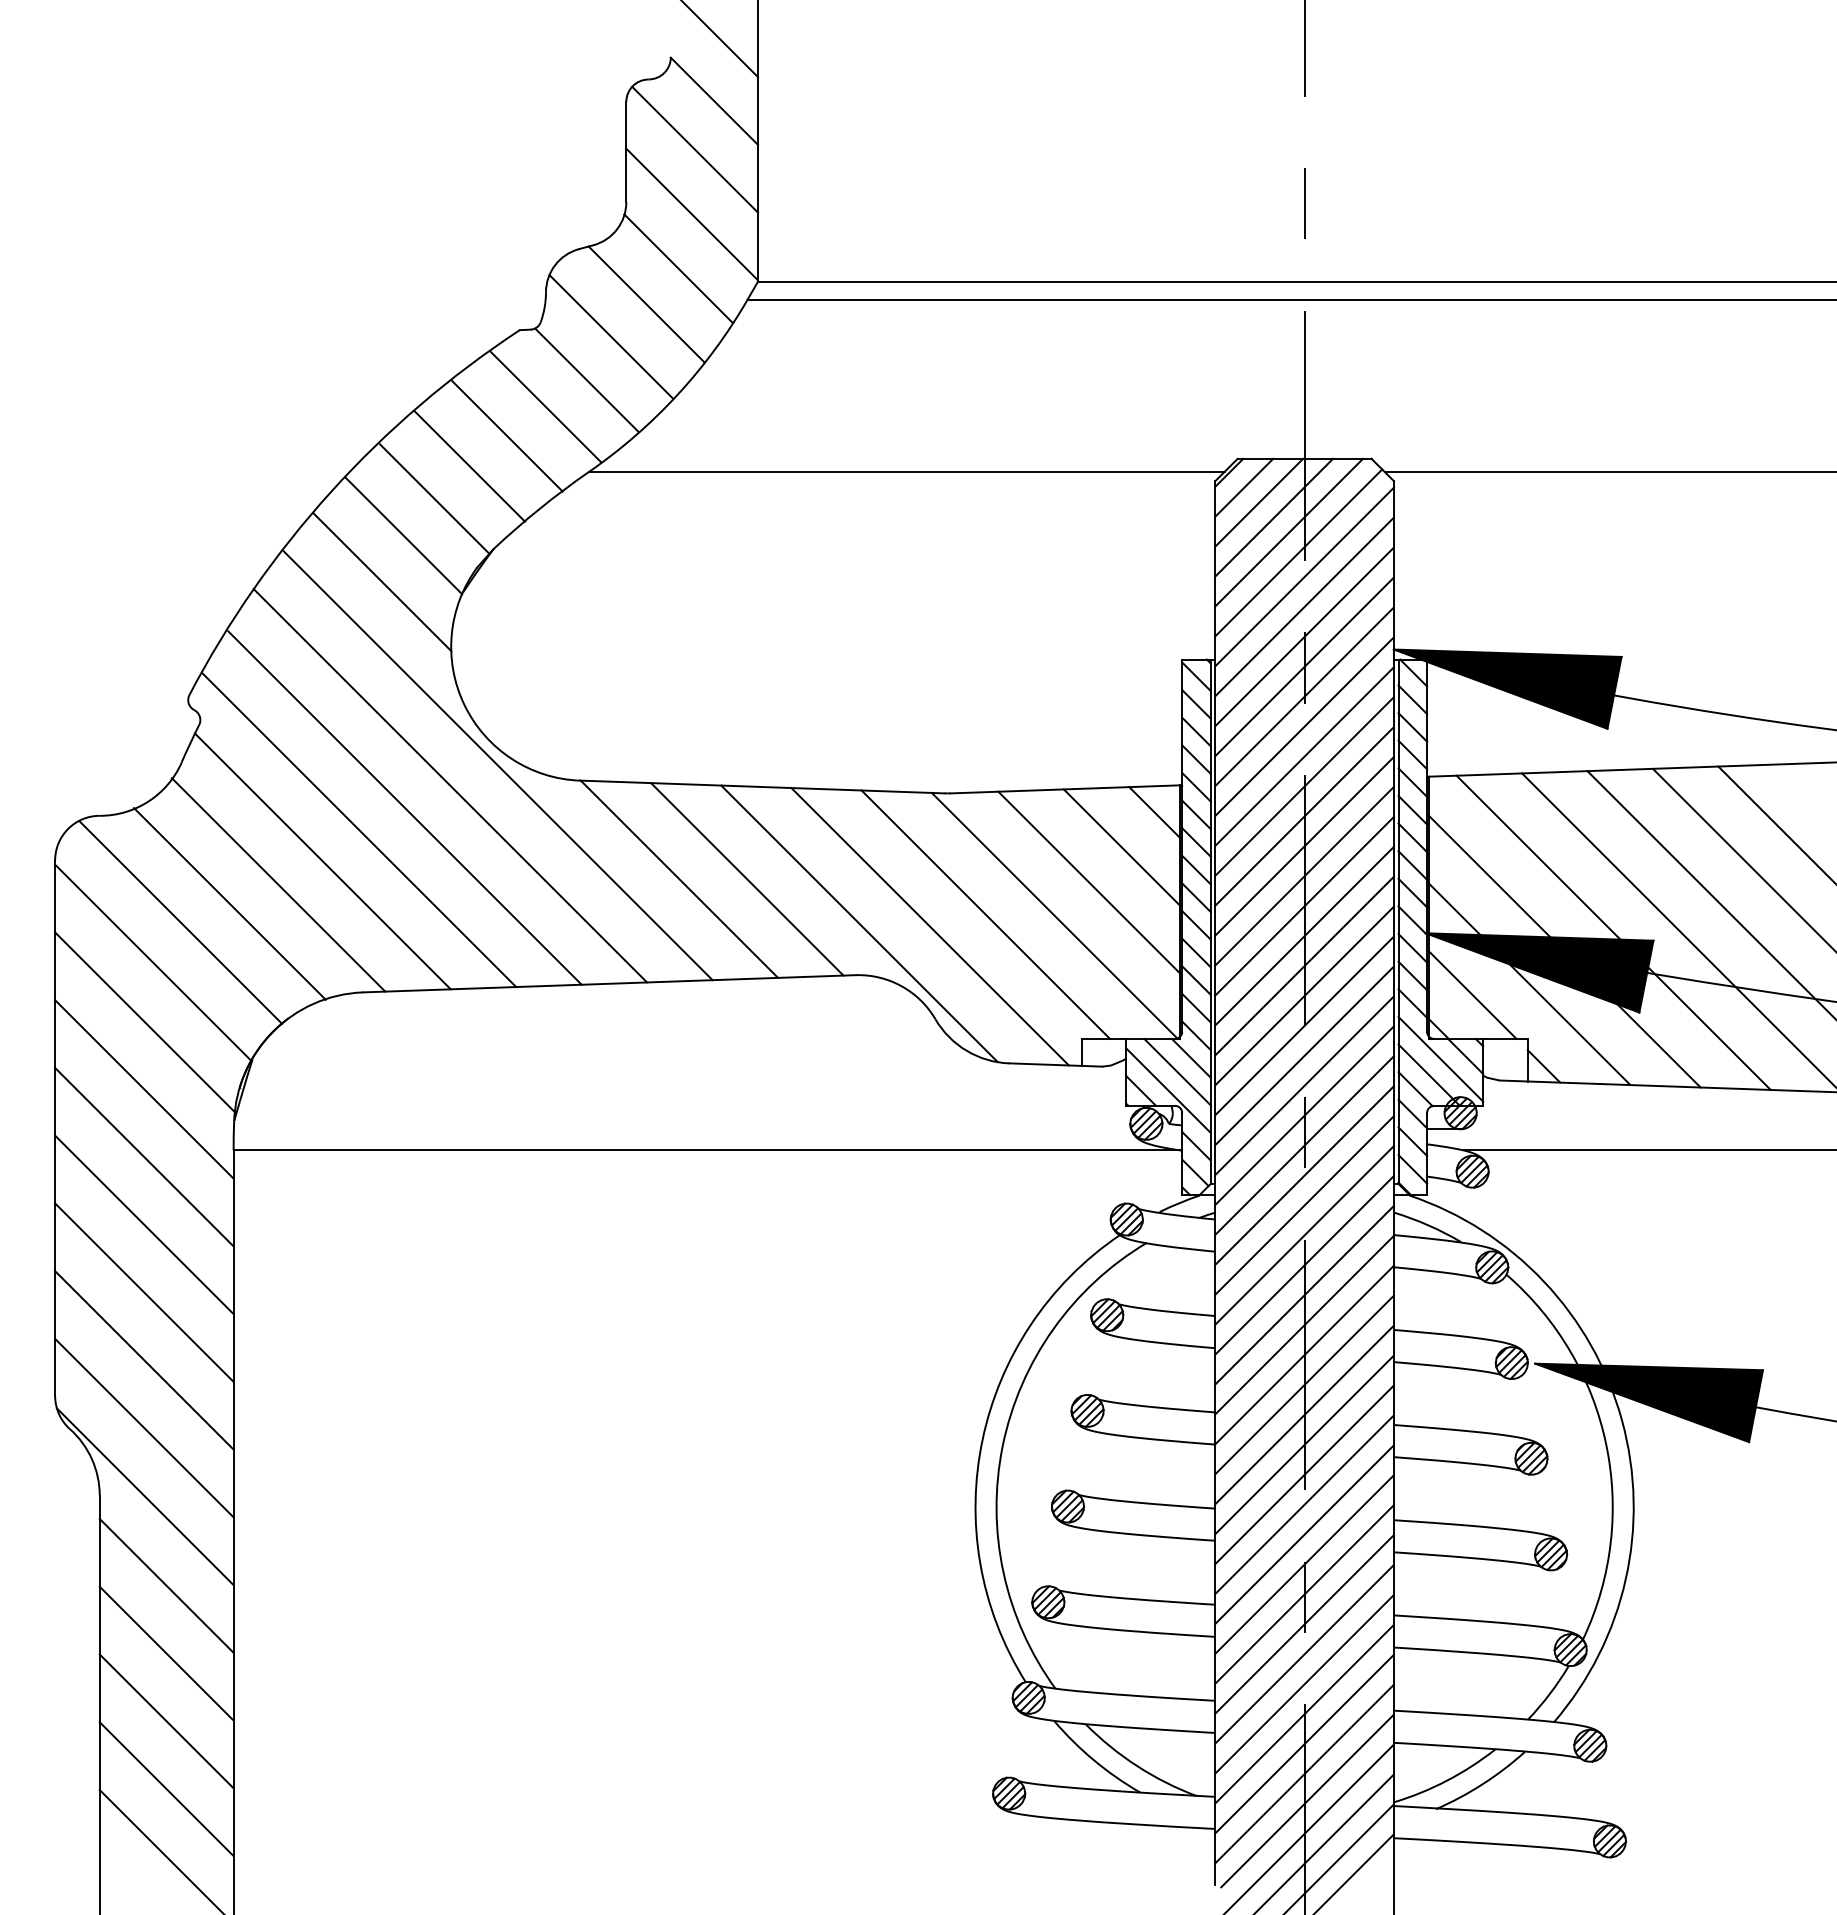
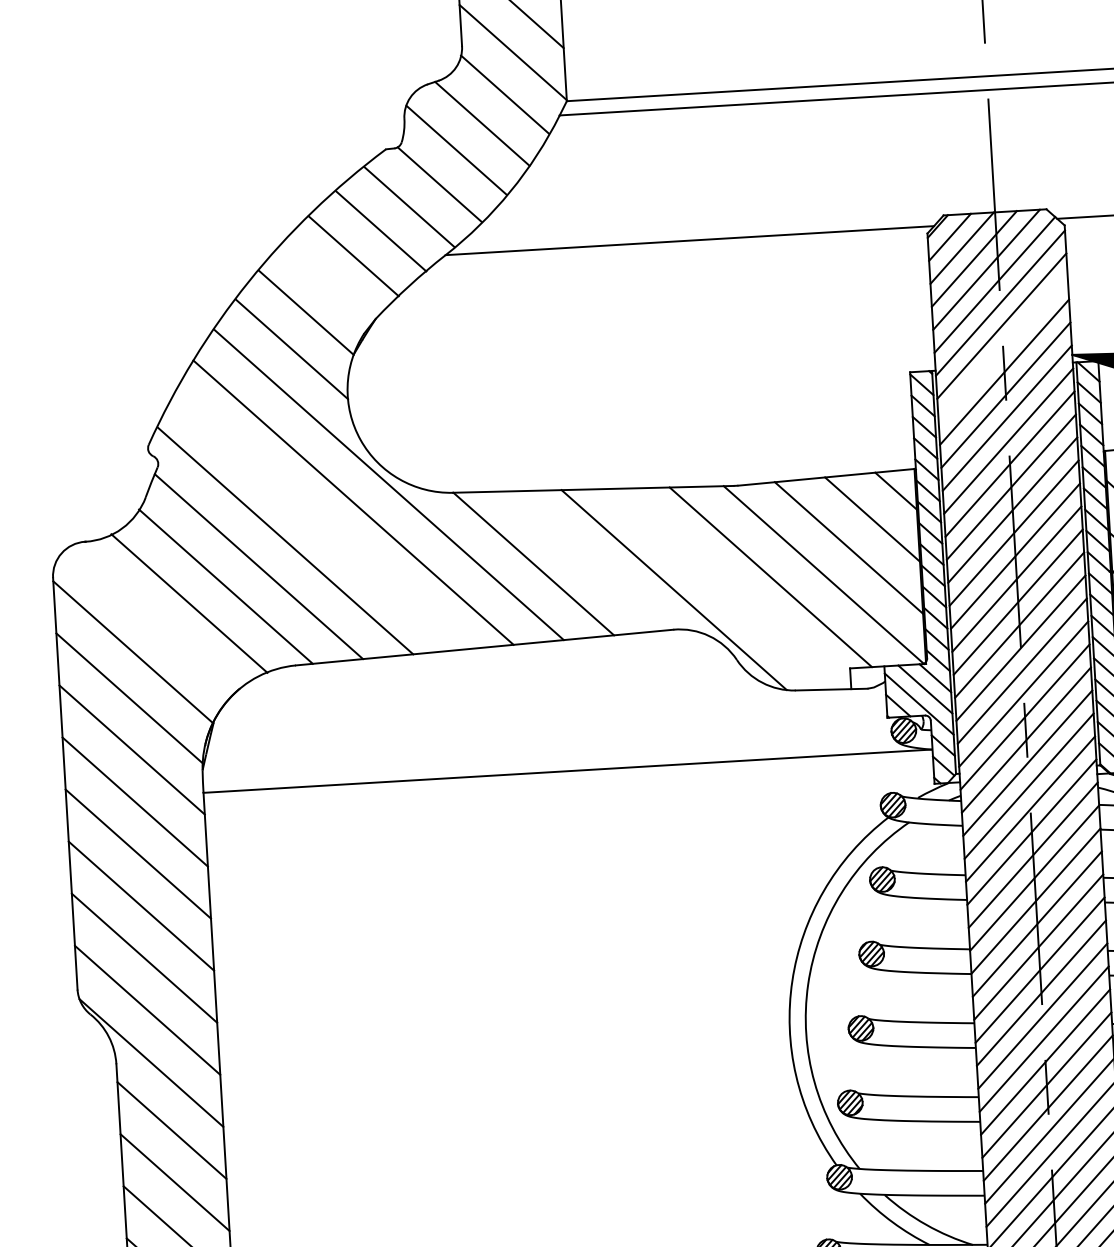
line: (434, 498) -> (328, 282), removed
line: (1304, 636) -> (1003, 348), removed
line: (404, 807) -> (319, 521), removed
line: (747, 879) -> (586, 561), removed
line: (180, 922) -> (152, 620), removed
line: (929, 926) -> (728, 588), removed

